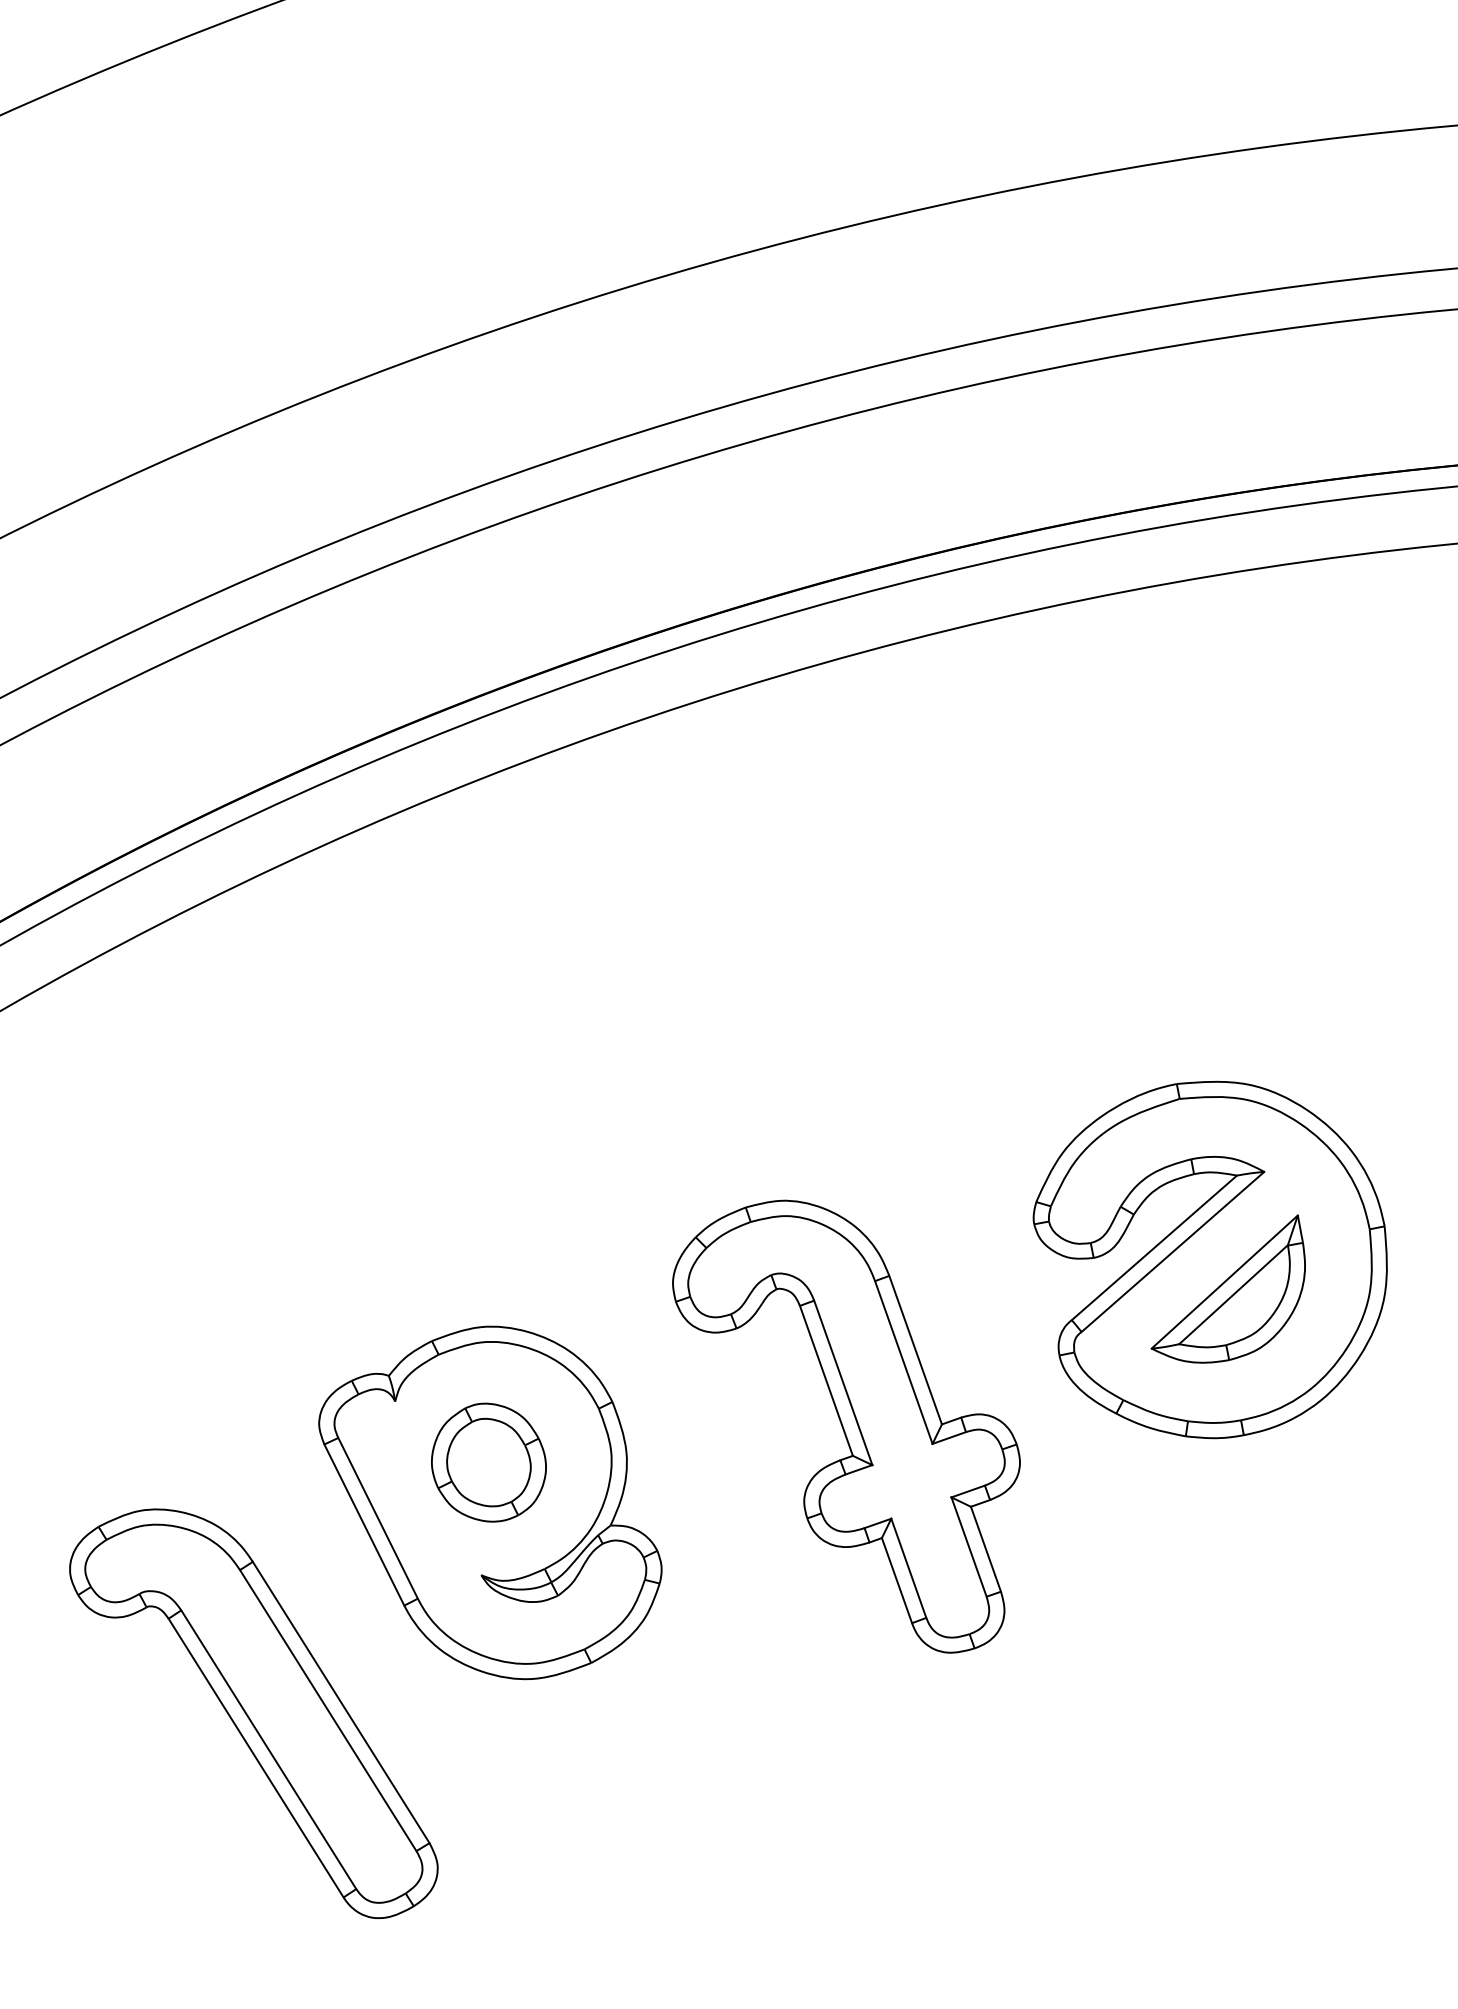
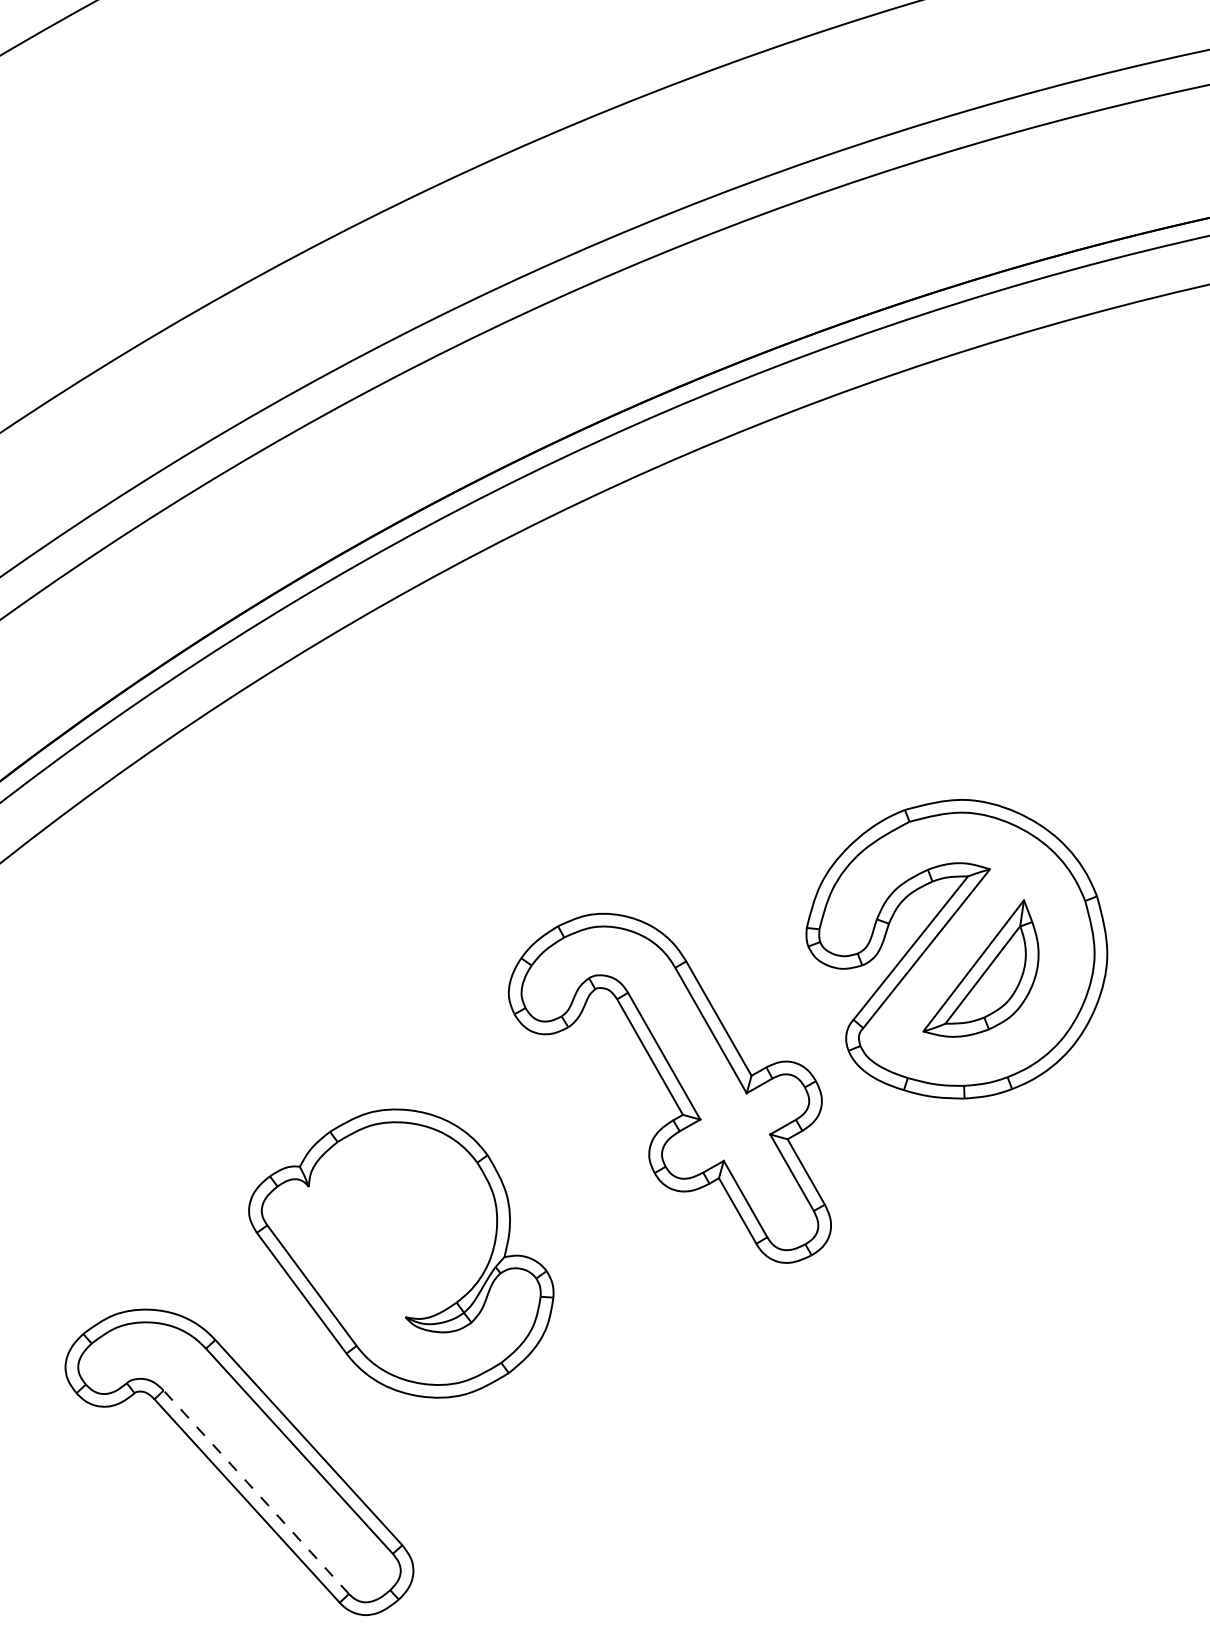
part: (846, 1426) -> (673, 1091), moved
part: (488, 1462) -> (394, 1223), removed
line: (268, 1749) -> (256, 1492), solid -> dashed

